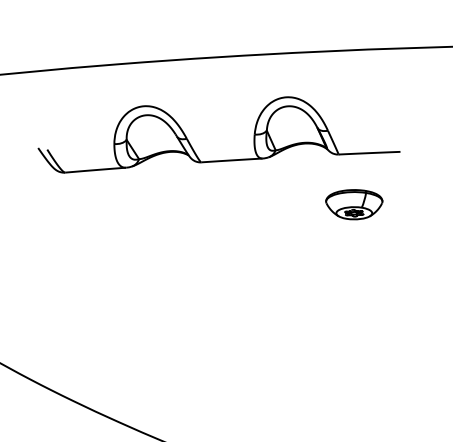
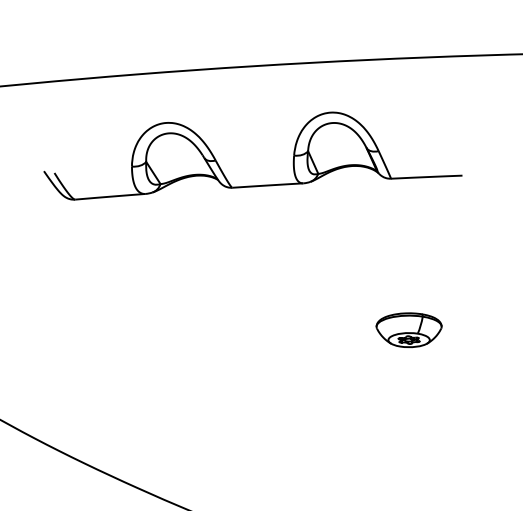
part: (354, 204) -> (409, 330), moved

